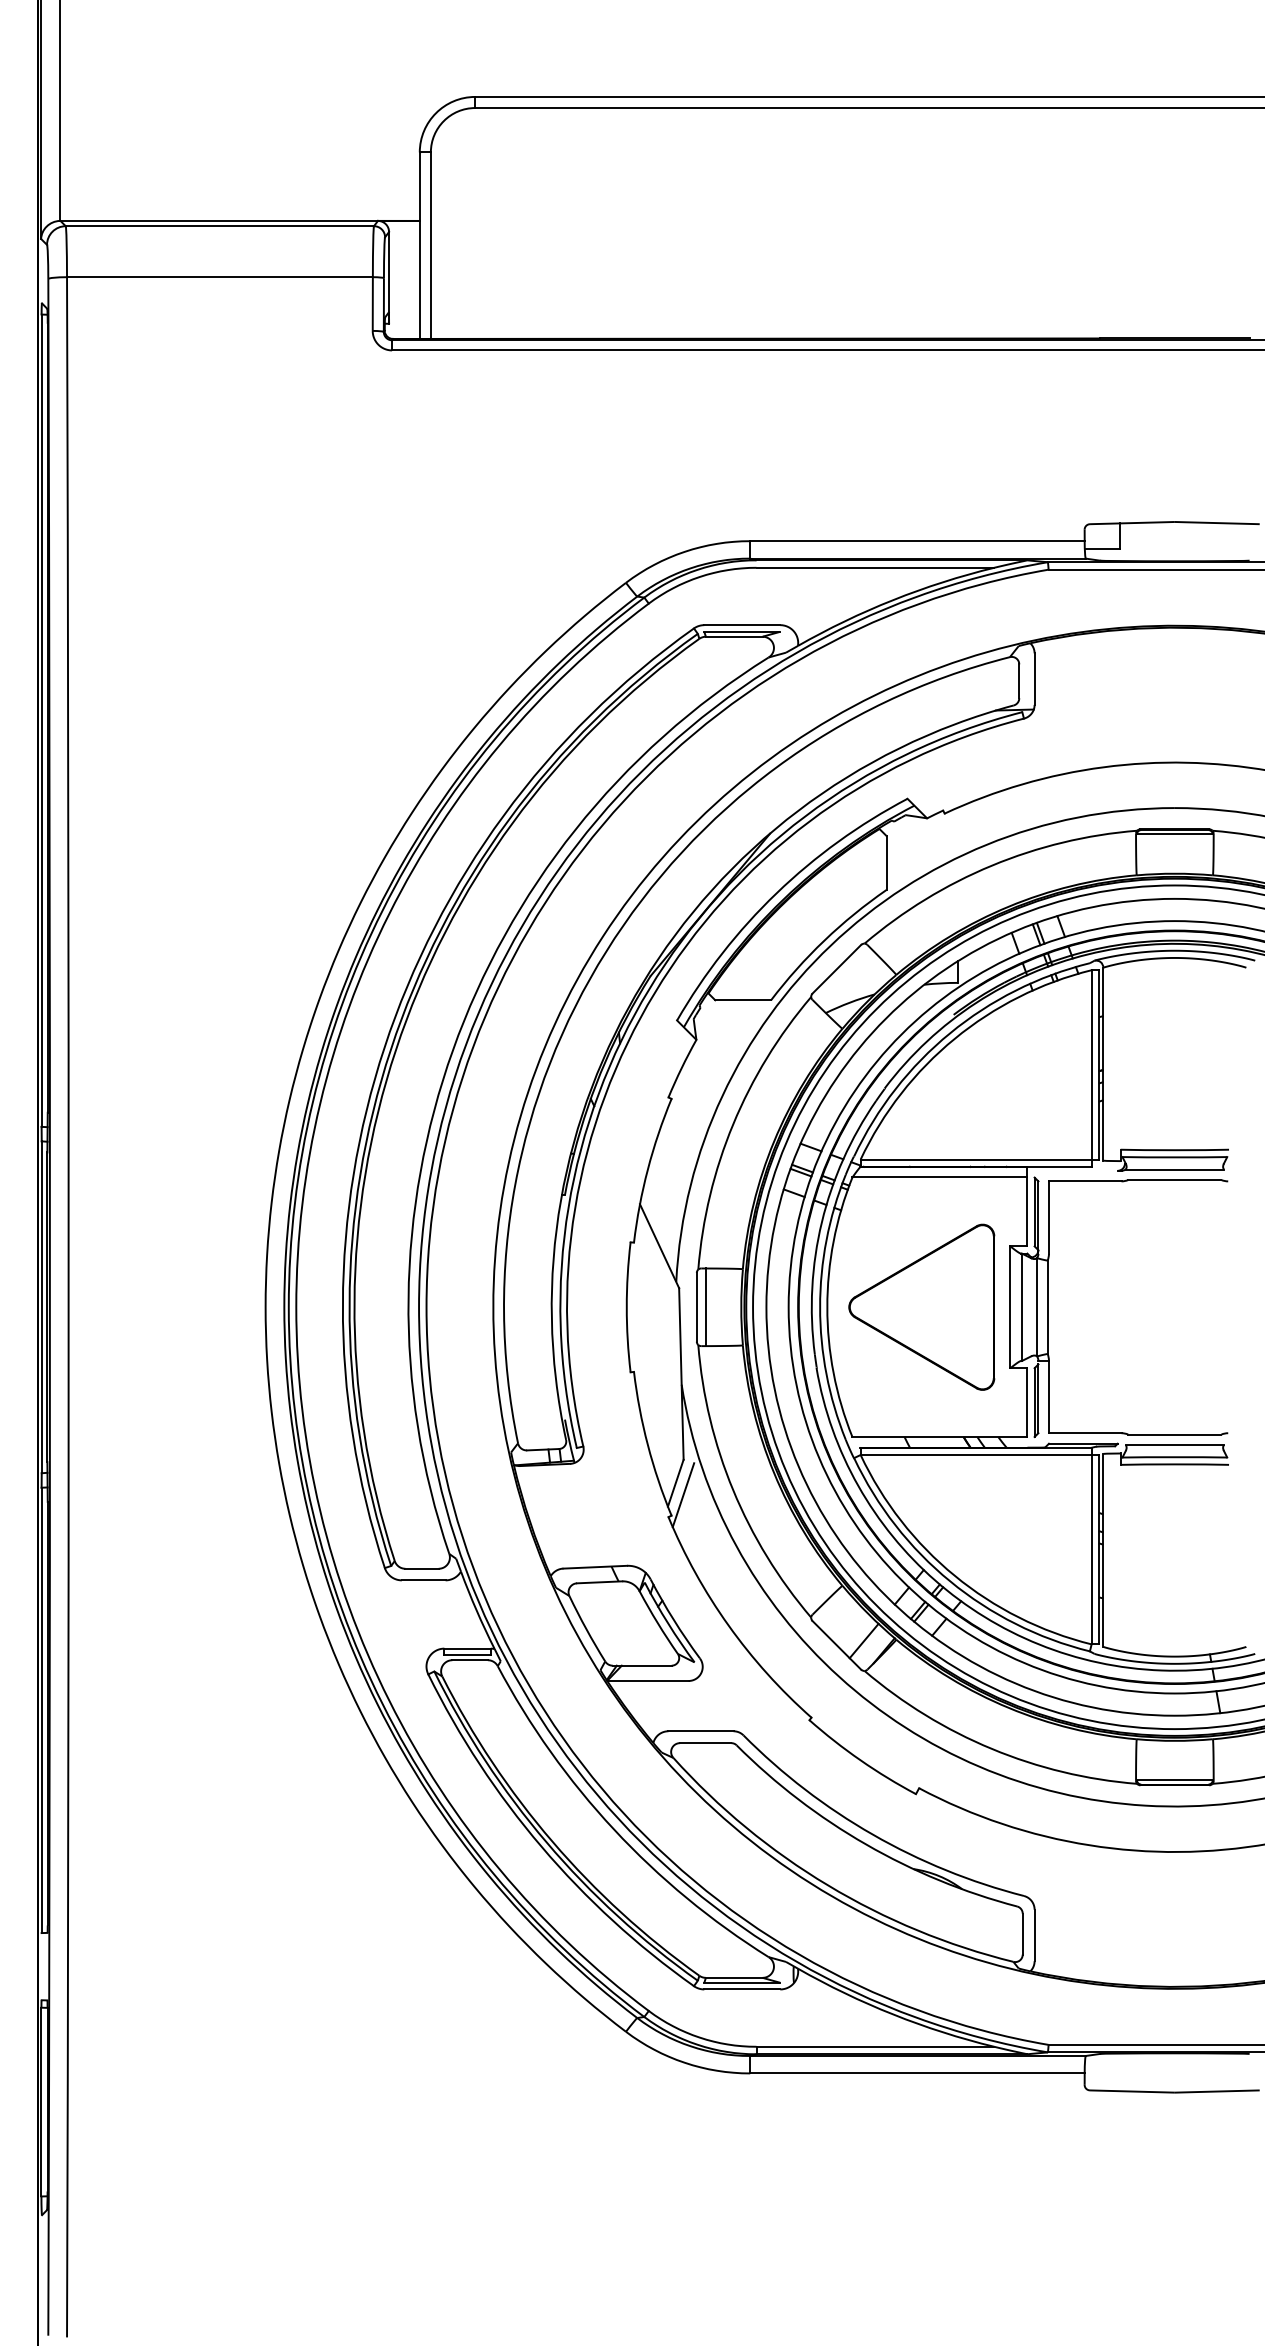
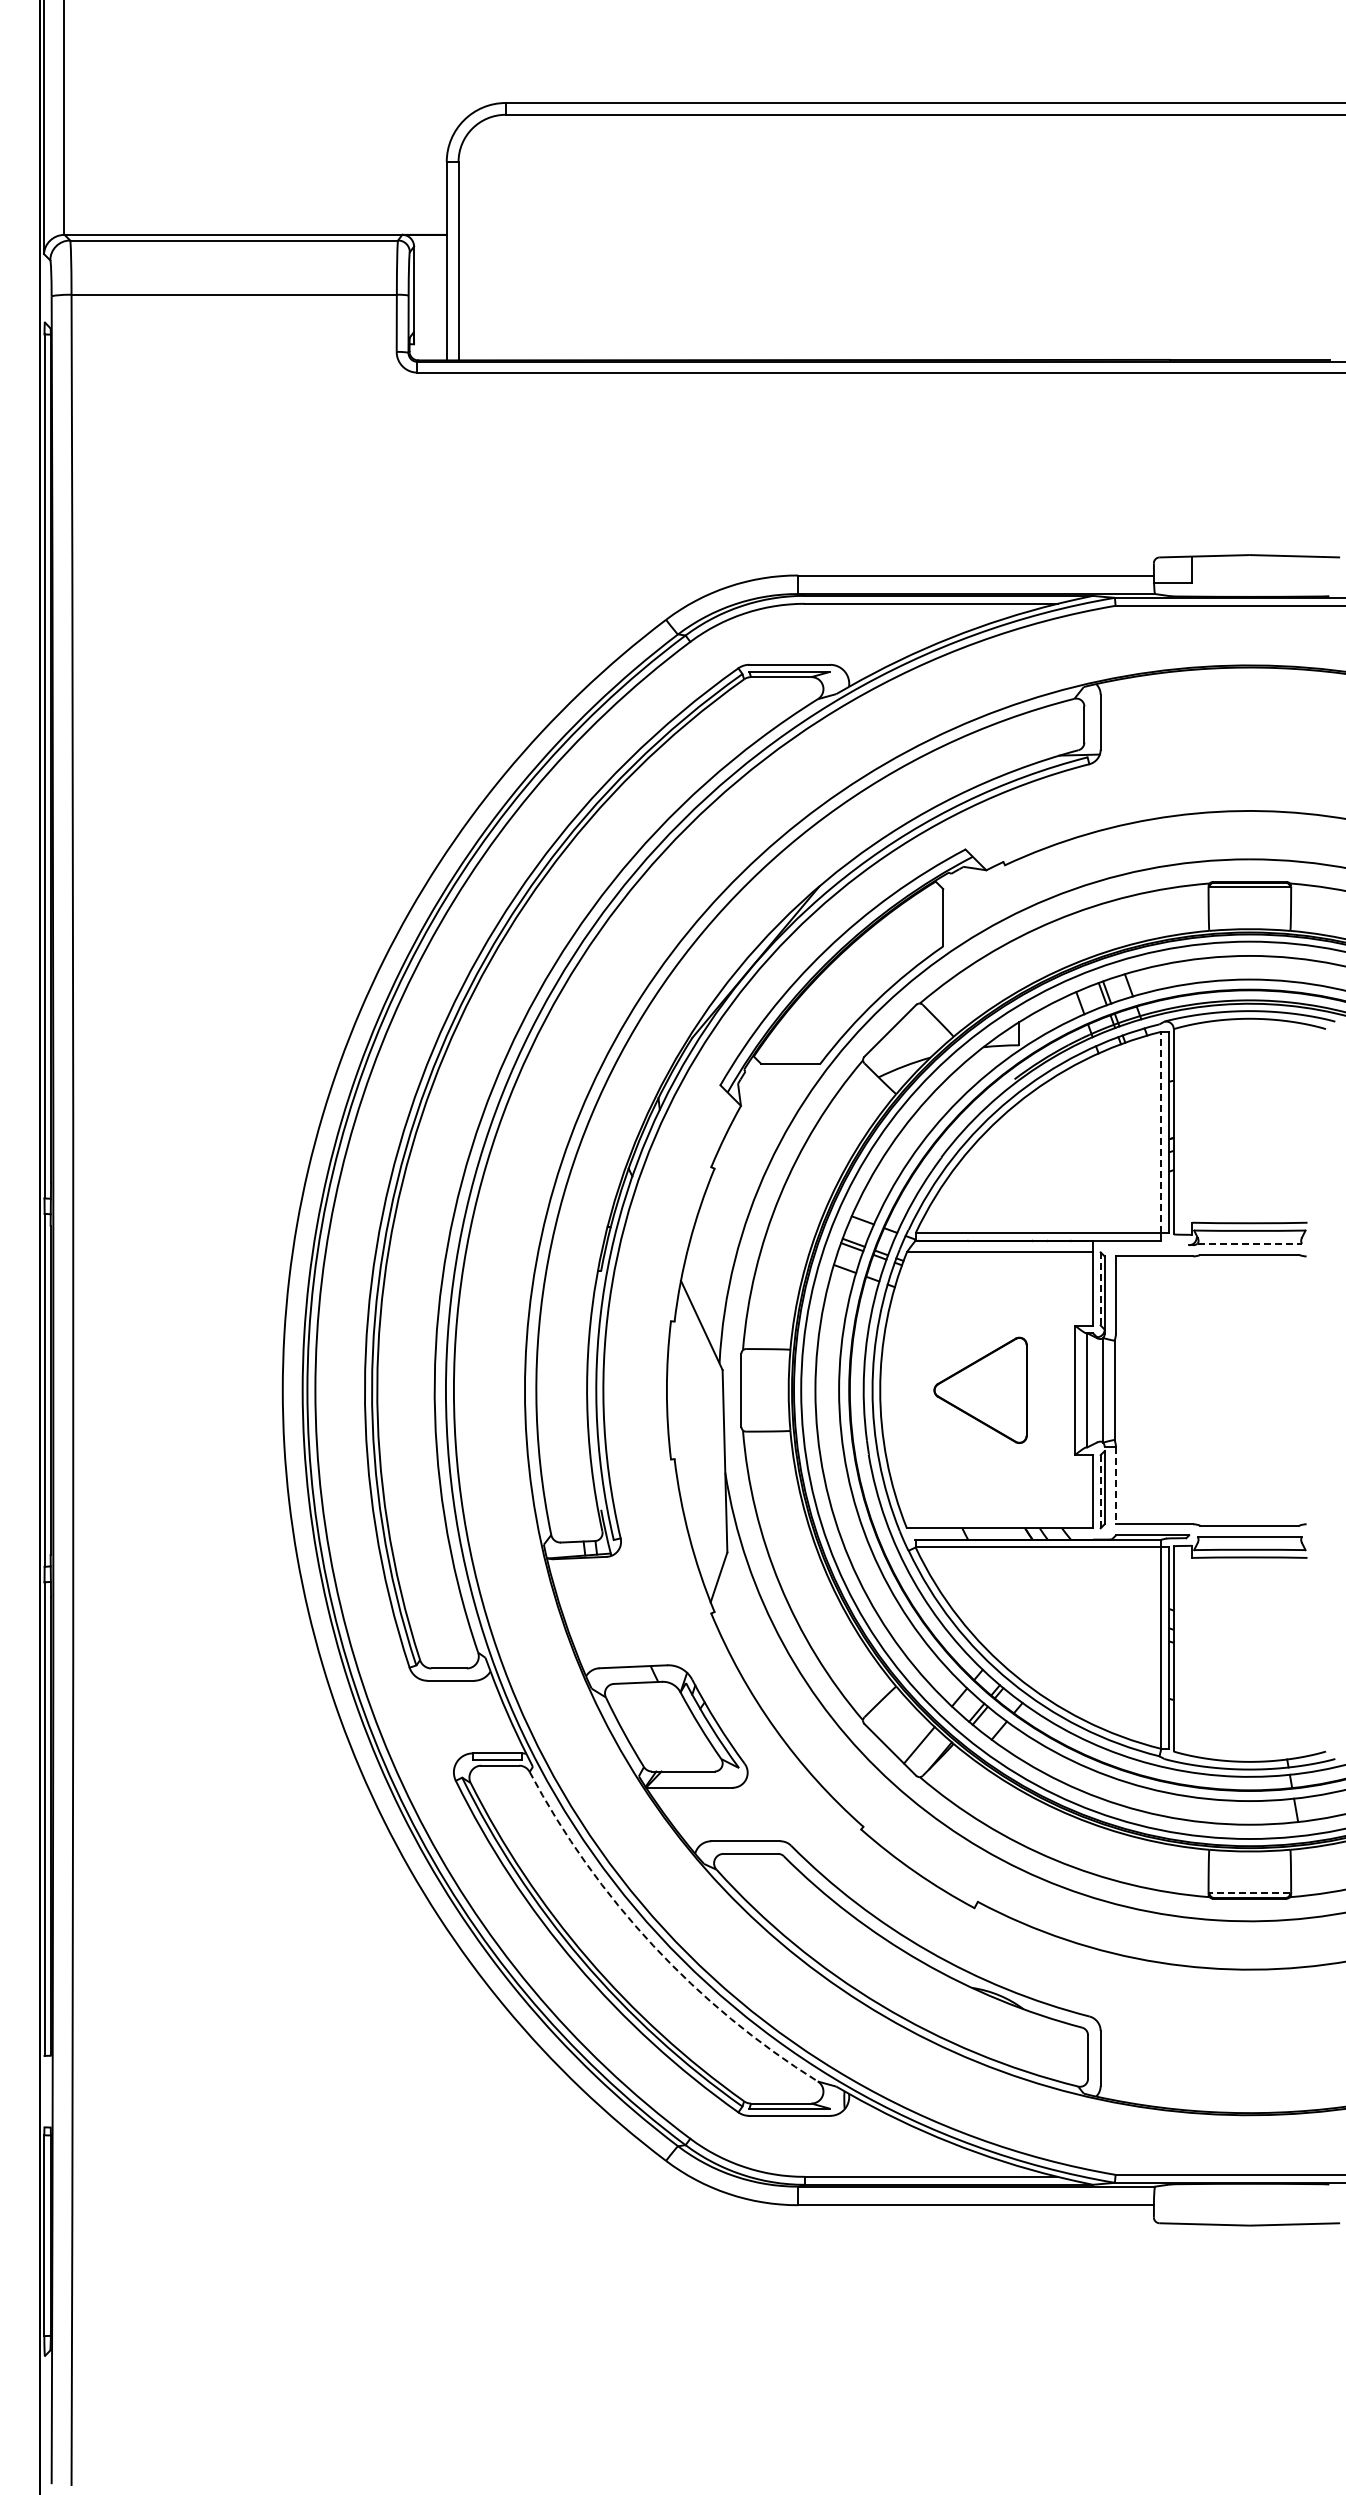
line: (1091, 1064) -> (1161, 1132), solid -> dashed
line: (1175, 1169) -> (1250, 1243), solid -> dashed
line: (1034, 1212) -> (1100, 1289), solid -> dashed
line: (705, 1307) -> (750, 1390), removed
part: (921, 1307) -> (980, 1390), size x0.6
line: (1048, 1396) -> (1115, 1485), solid -> dashed
line: (1034, 1402) -> (1100, 1491), solid -> dashed
line: (682, 1495) -> (726, 1590), removed
line: (1174, 1780) -> (1249, 1893), solid -> dashed
arc: (614, 1829) -> (653, 1945), solid -> dashed

